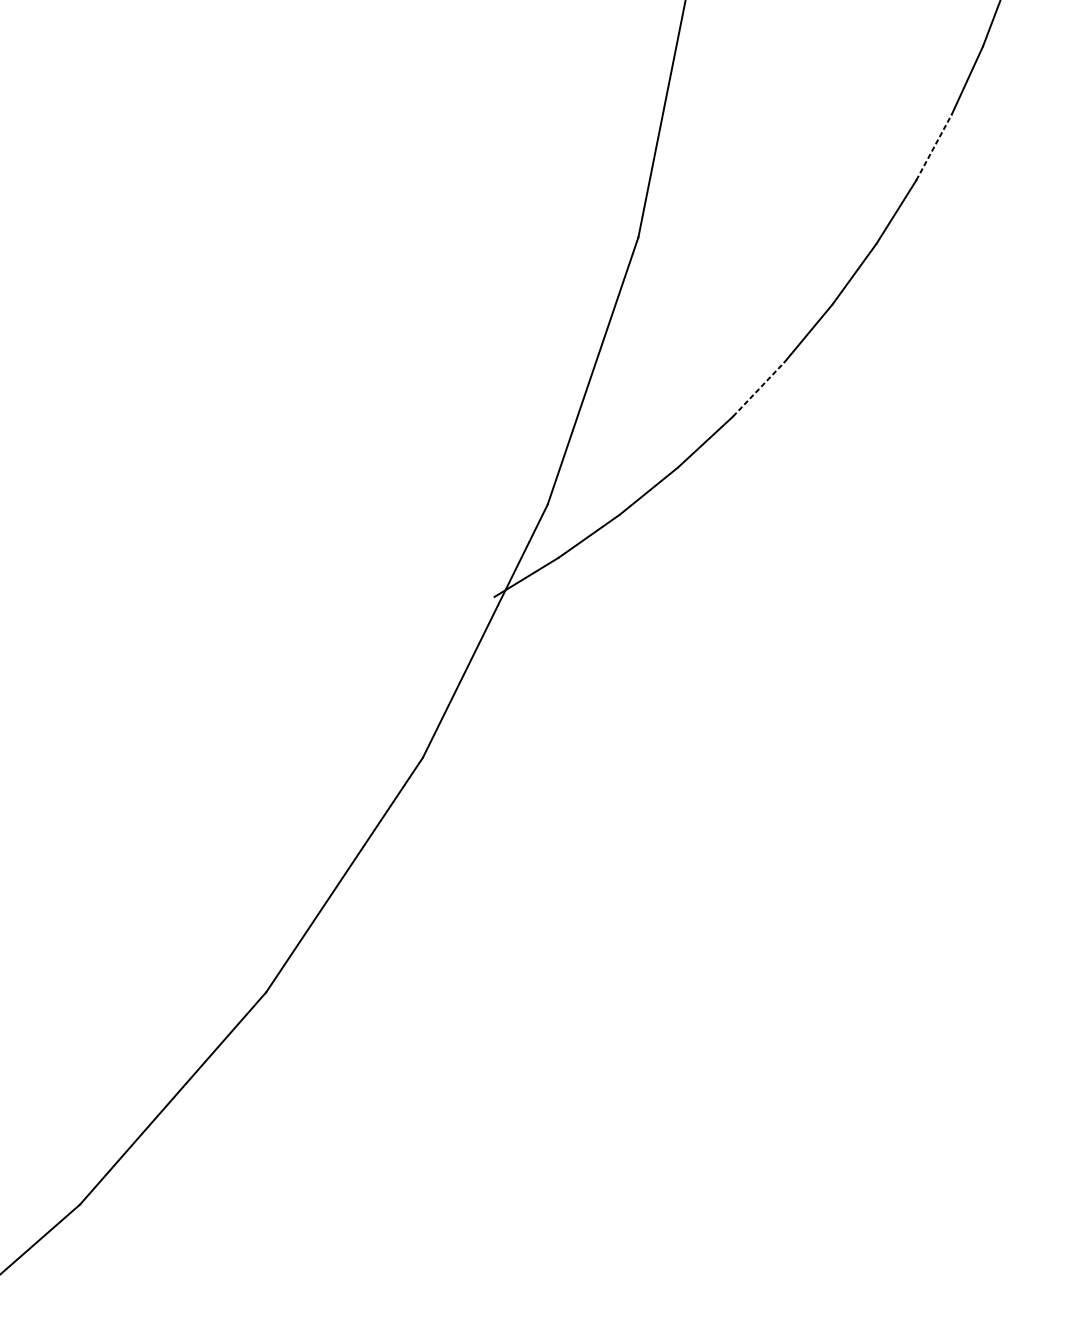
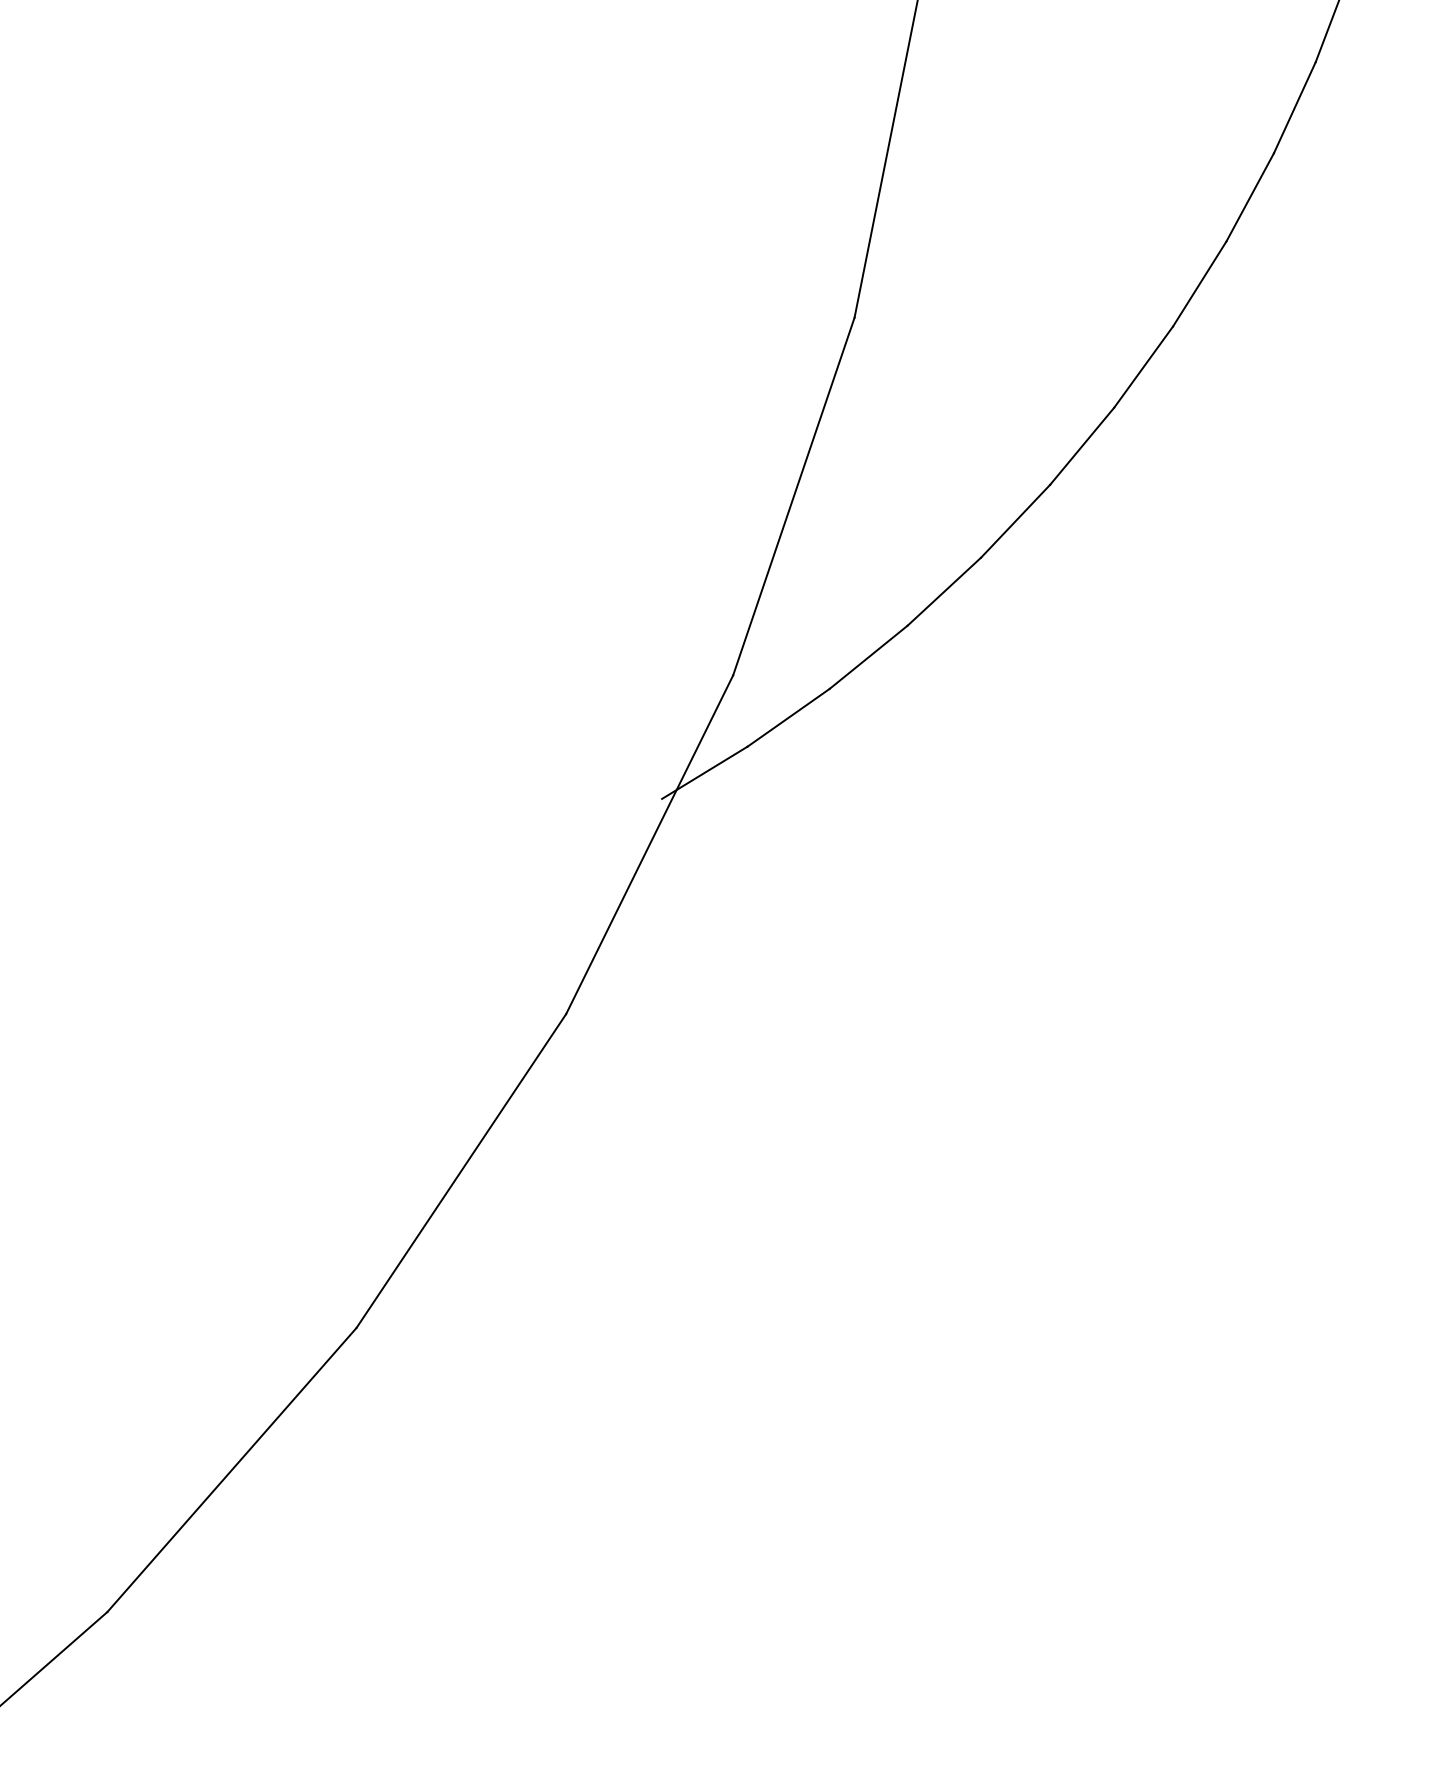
line: (934, 147) -> (1250, 197), dashed -> solid
line: (758, 388) -> (1015, 520), dashed -> solid

